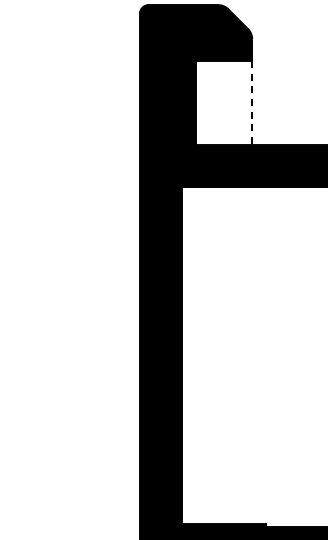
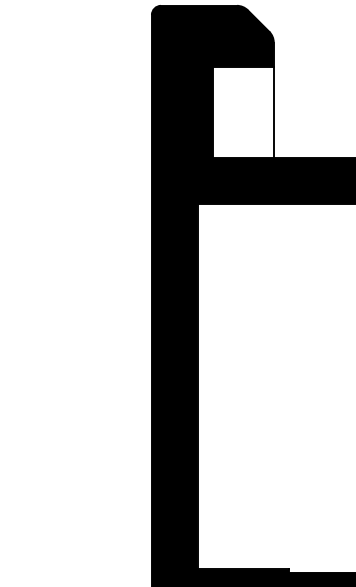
line: (252, 103) -> (274, 112), dashed -> solid

